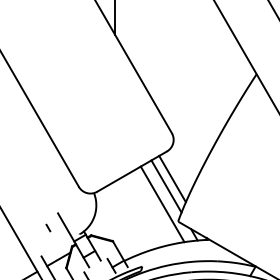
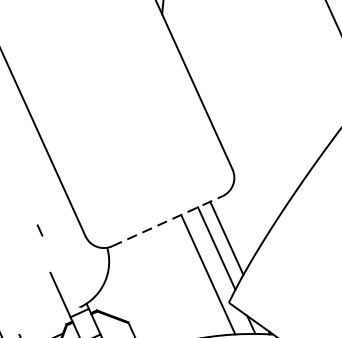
line: (132, 171) -> (168, 221), solid -> dashed
line: (48, 227) -> (40, 229), moved

